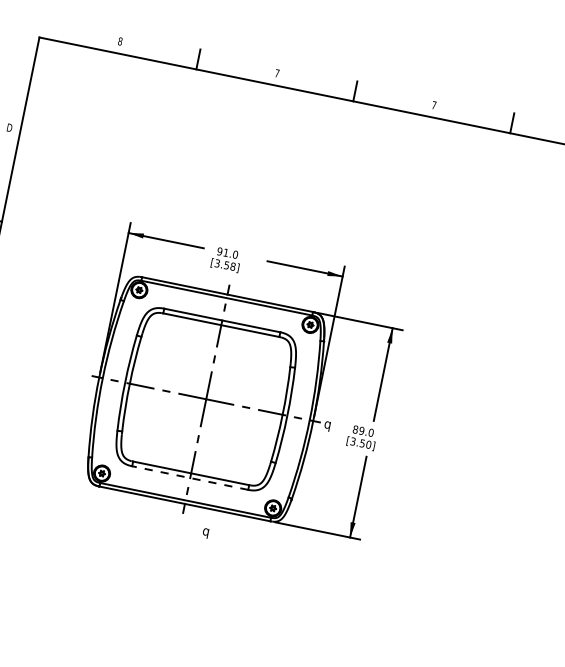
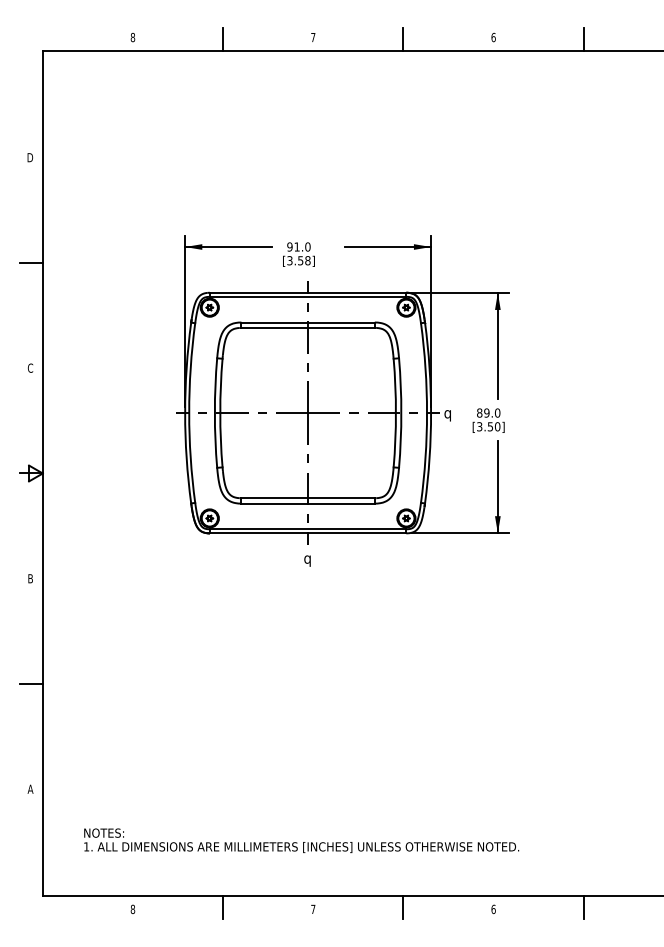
text: (434, 105) -> (493, 37), 7 -> 6
line: (190, 478) -> (308, 503), dashed -> solid
text: (205, 532) -> (307, 560), moved

